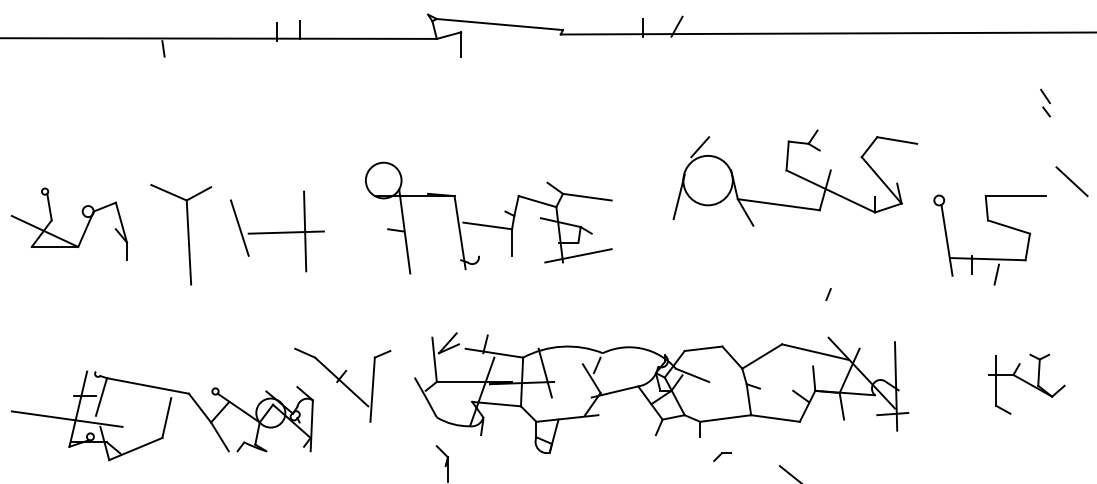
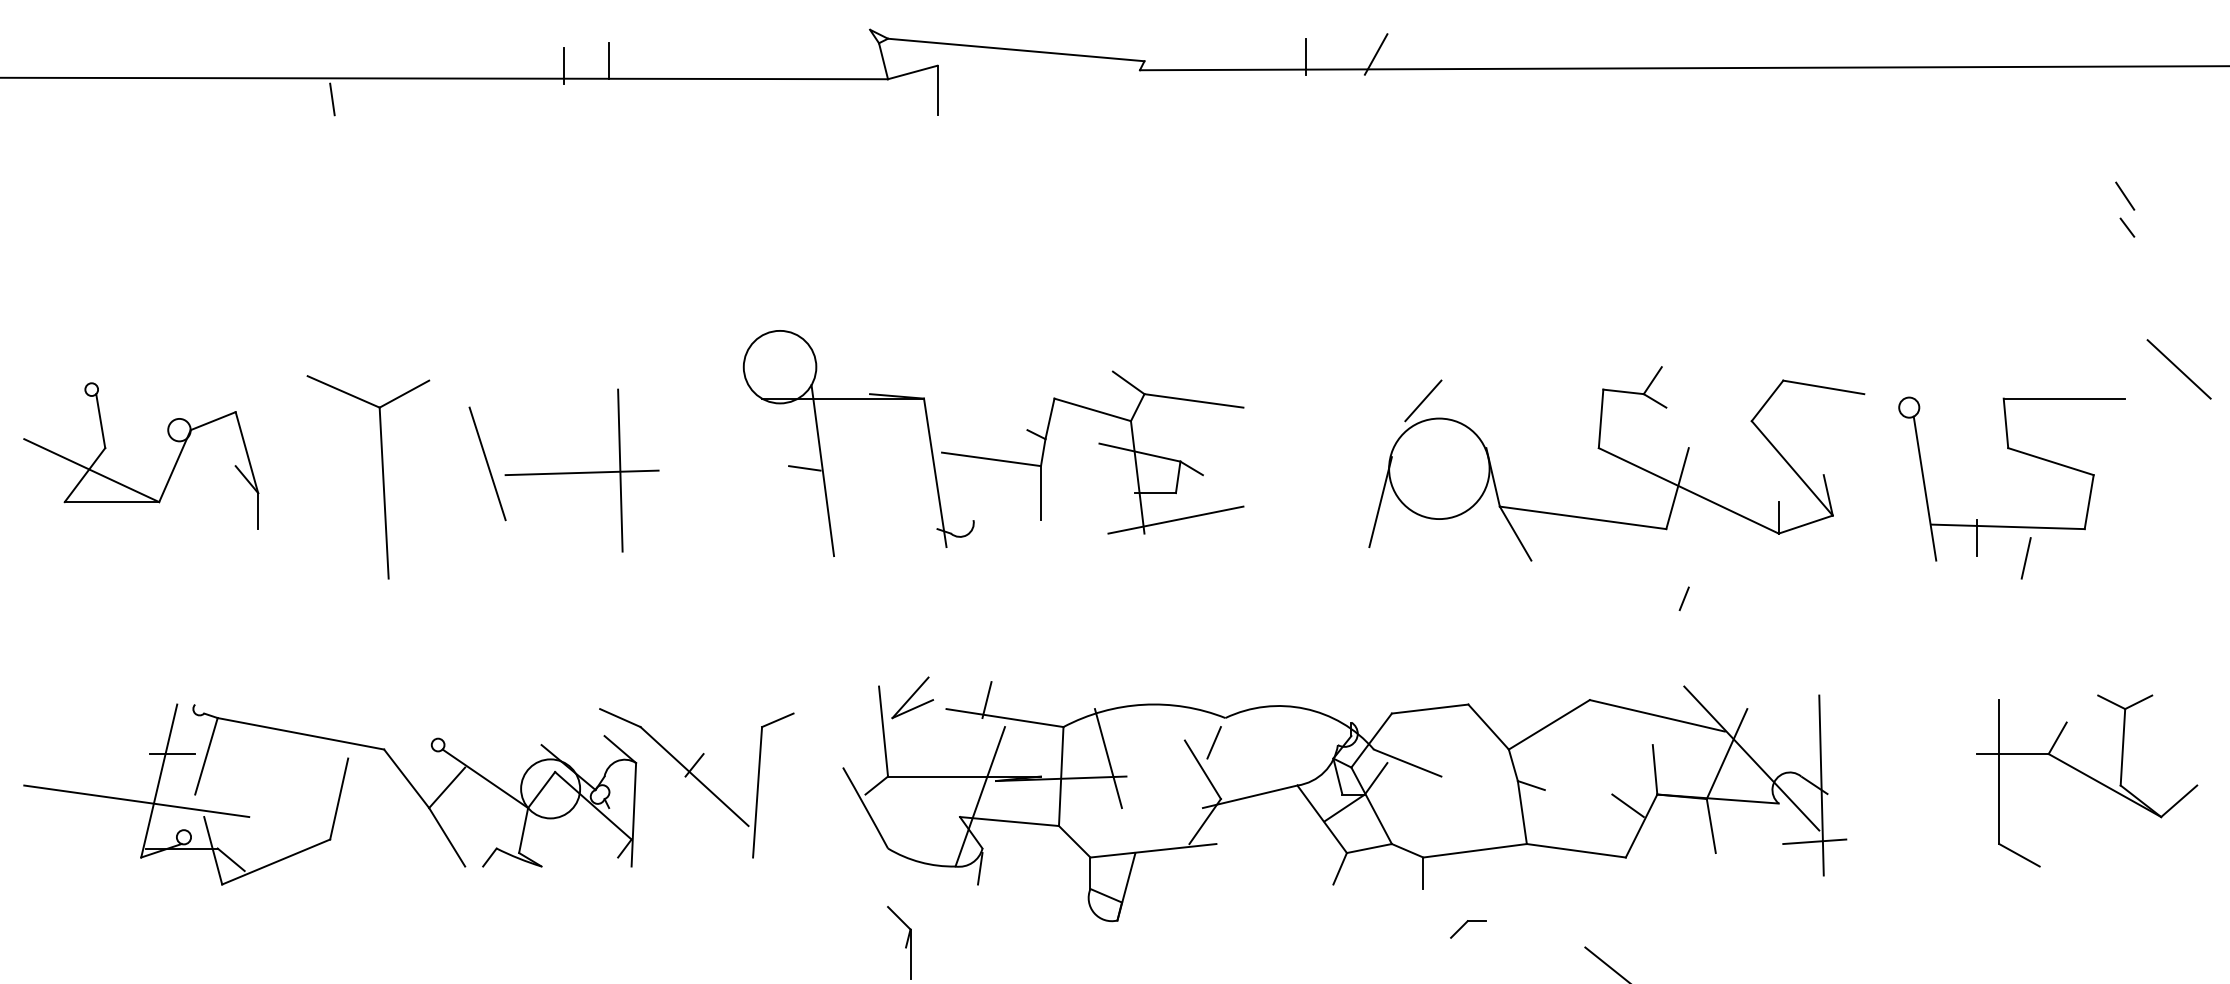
part: (795, 177) -> (1617, 462), moved
part: (1026, 384) -> (2086, 781), size x1.43
part: (162, 415) -> (330, 793), moved

